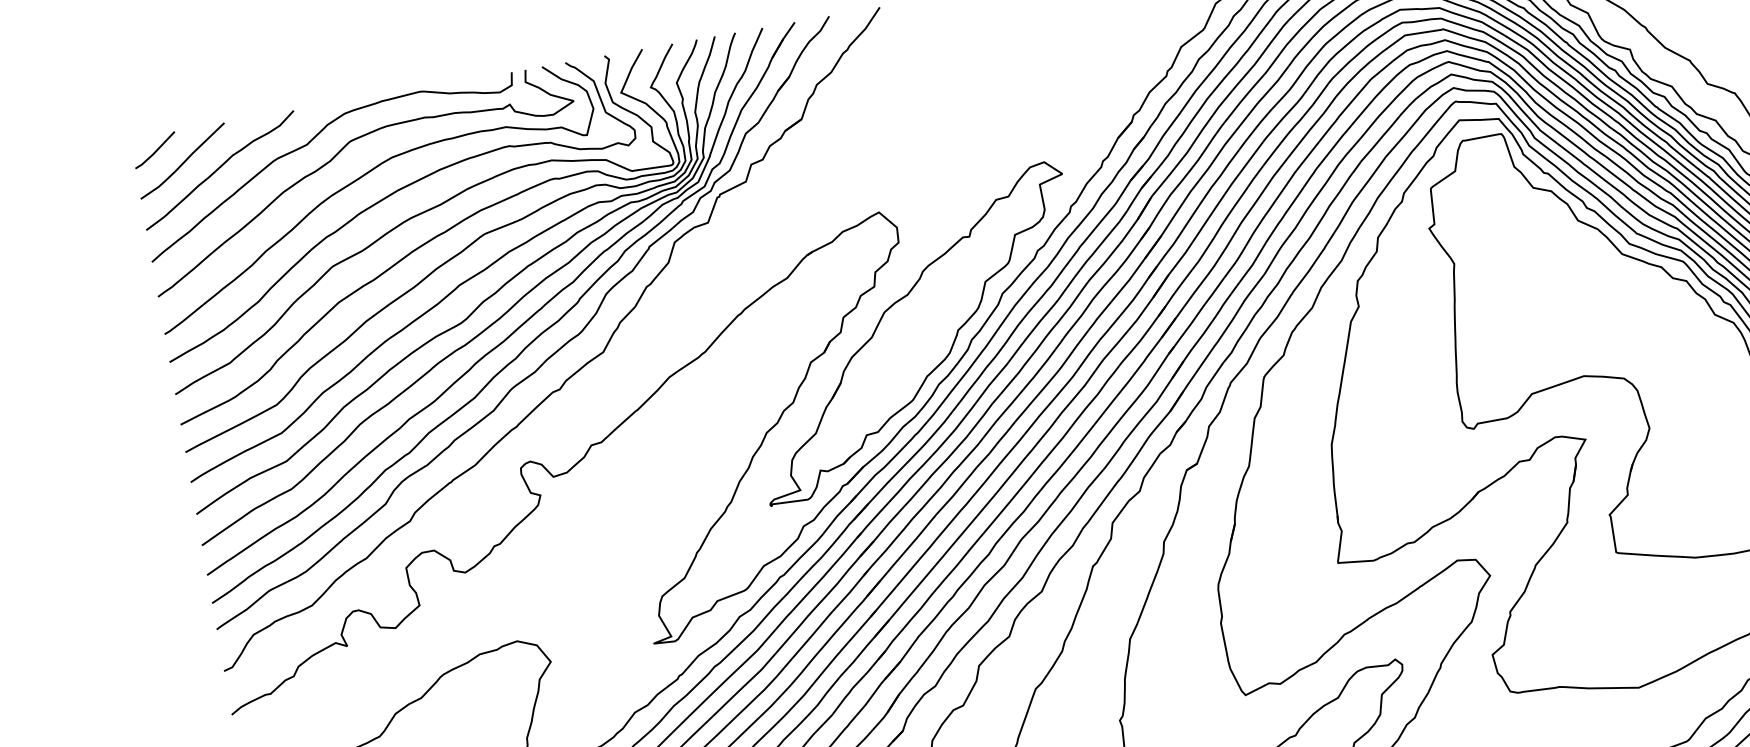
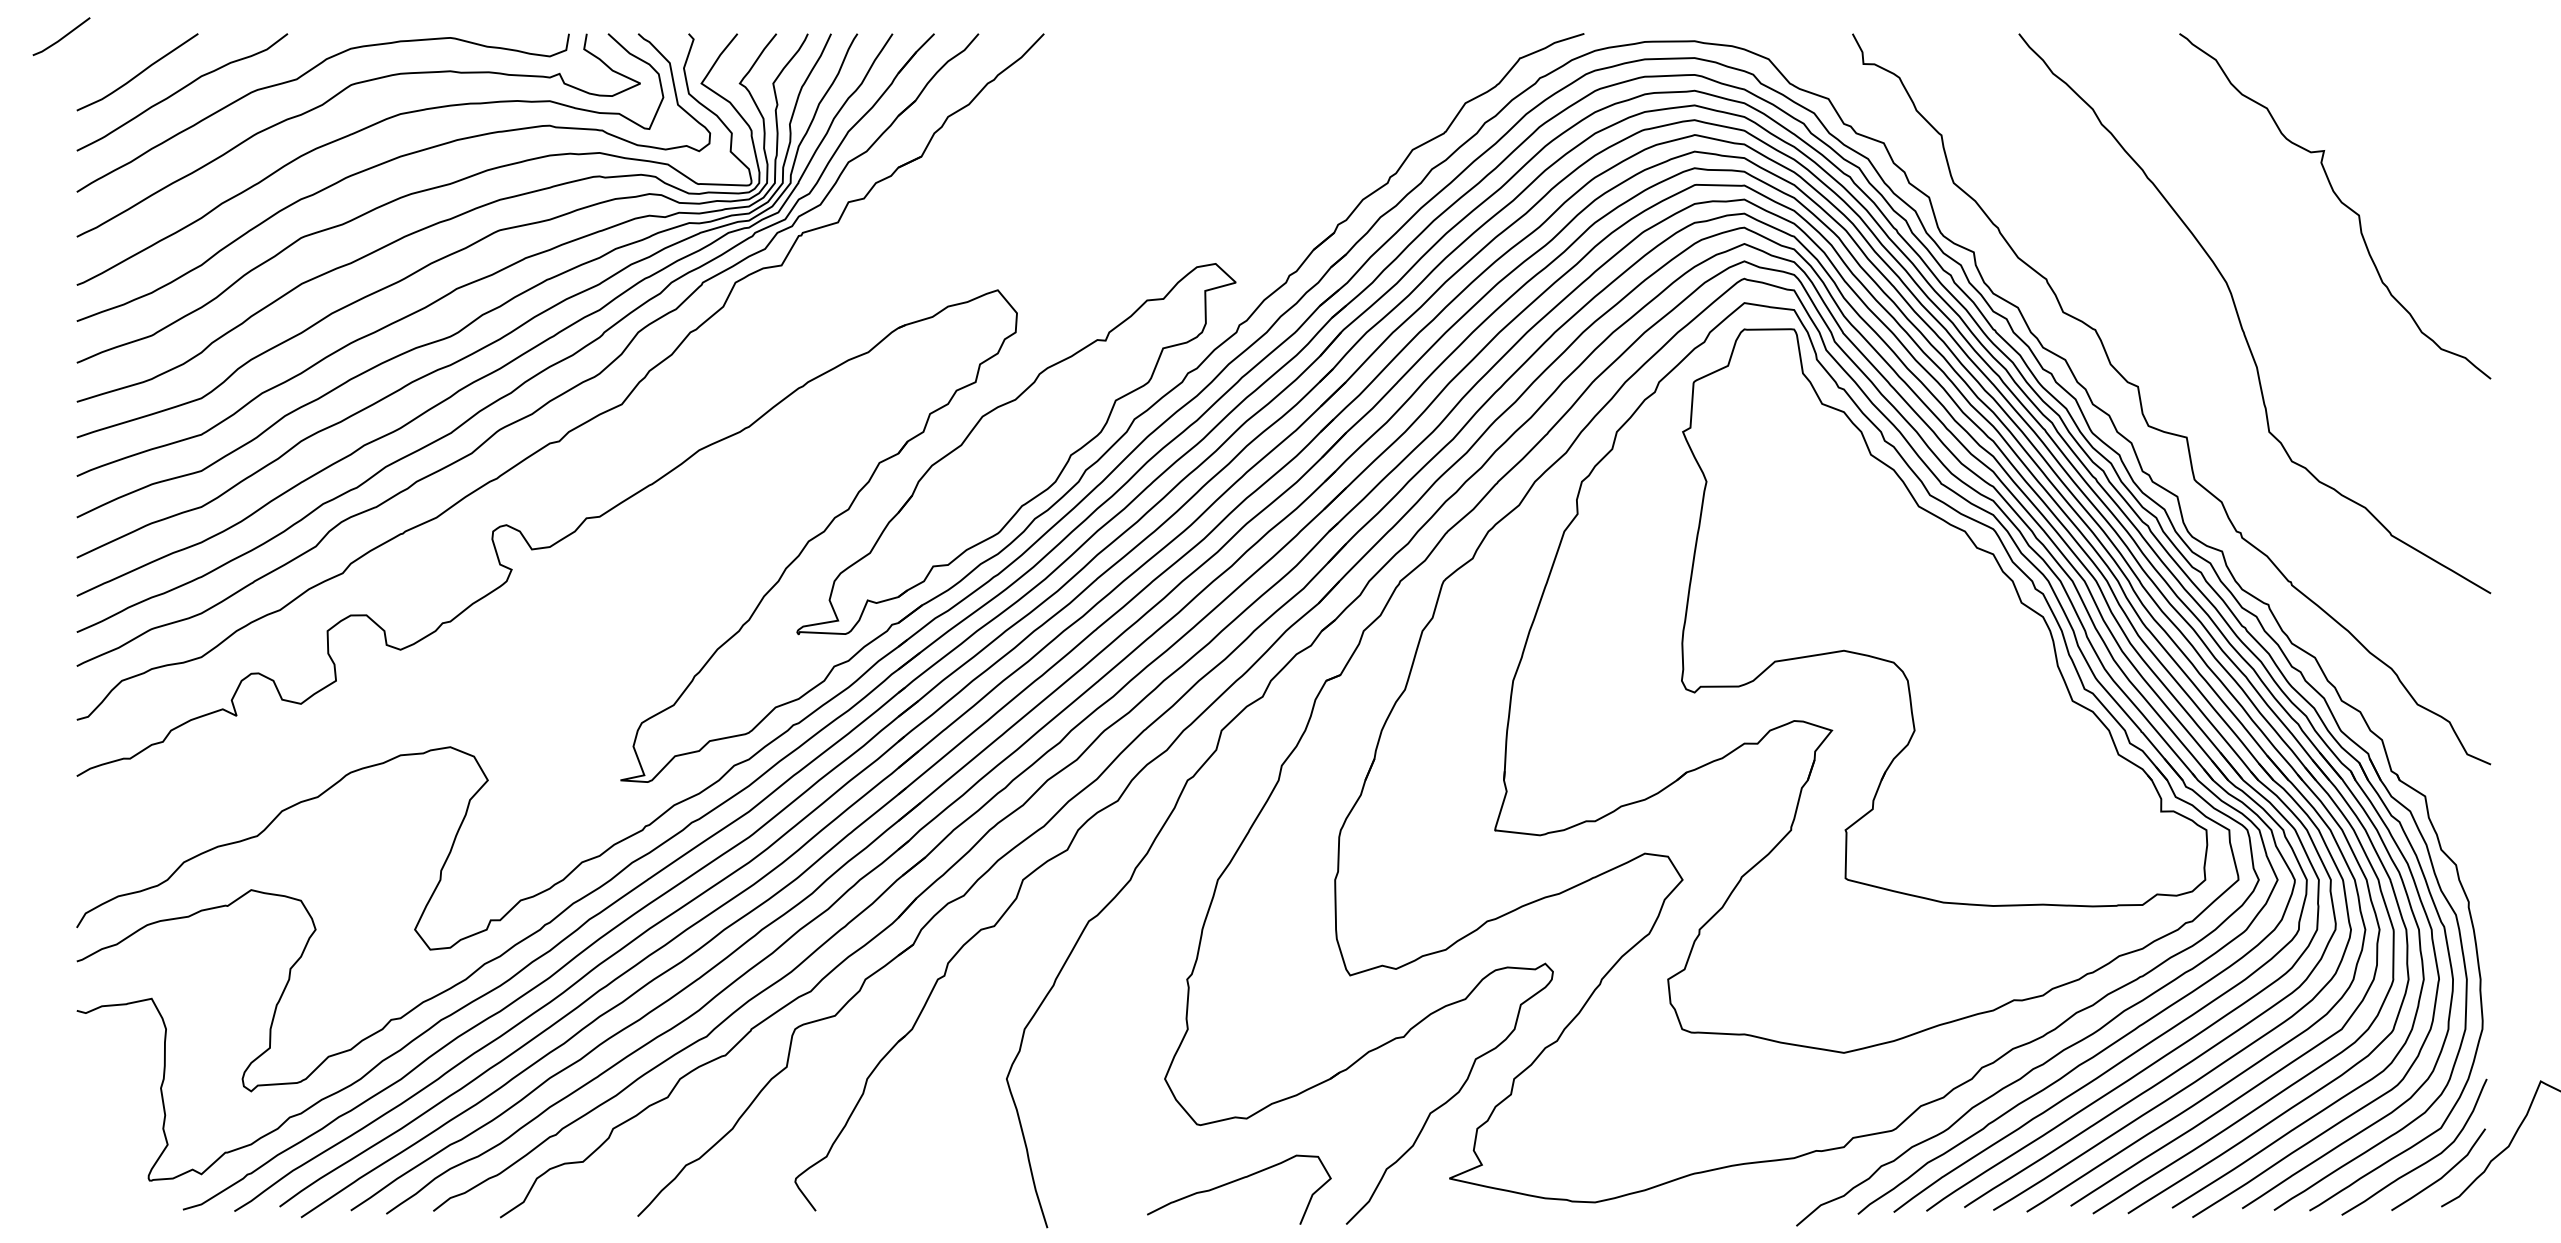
line: (155, 150) -> (61, 37), moved

